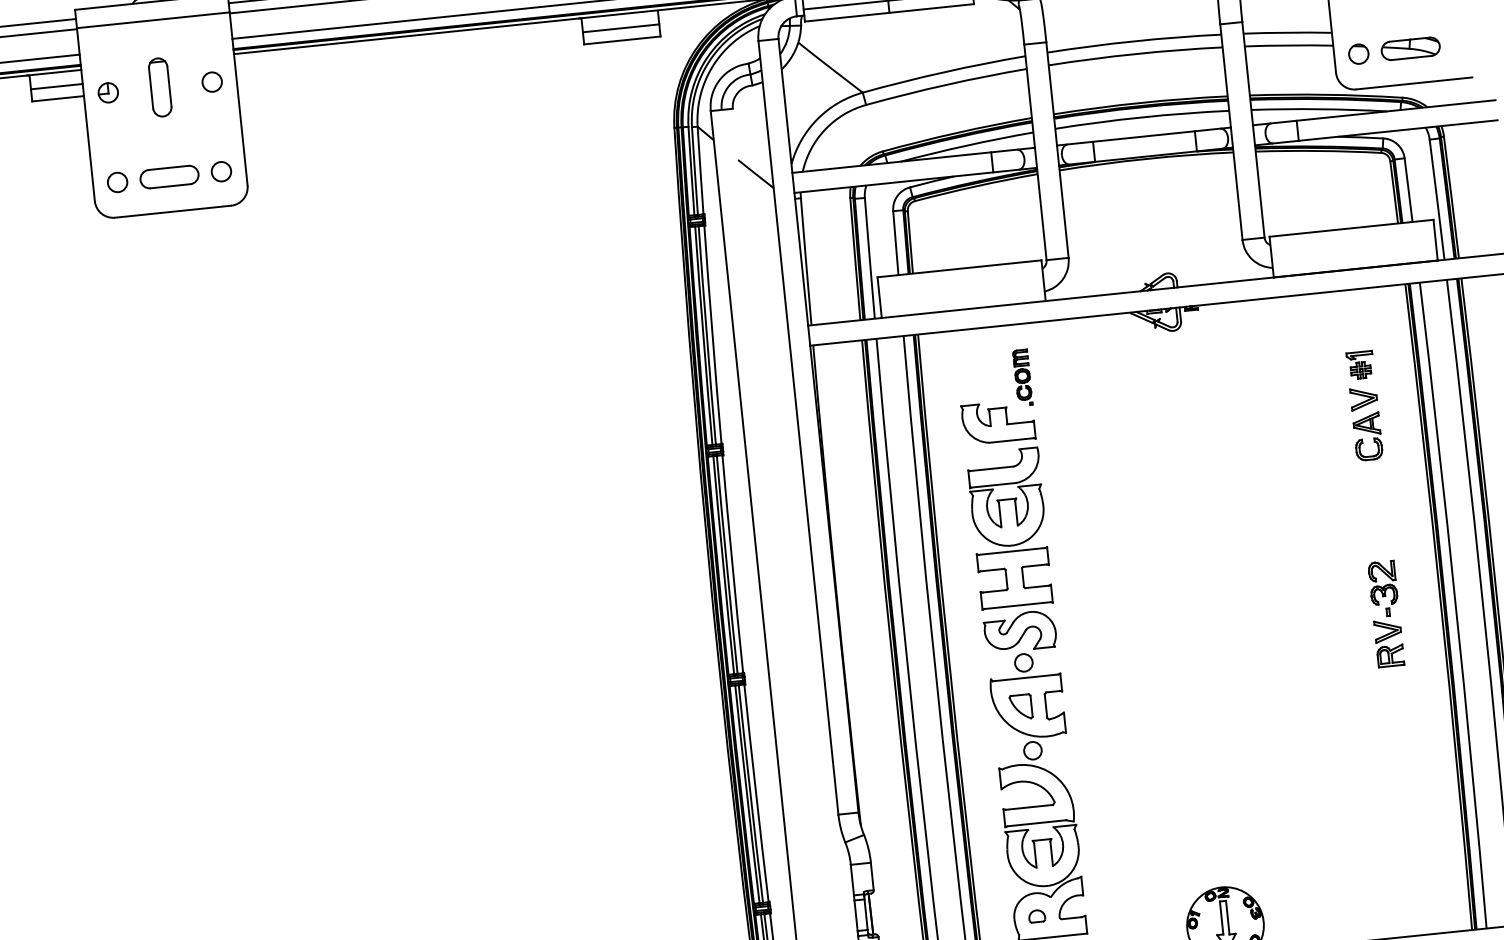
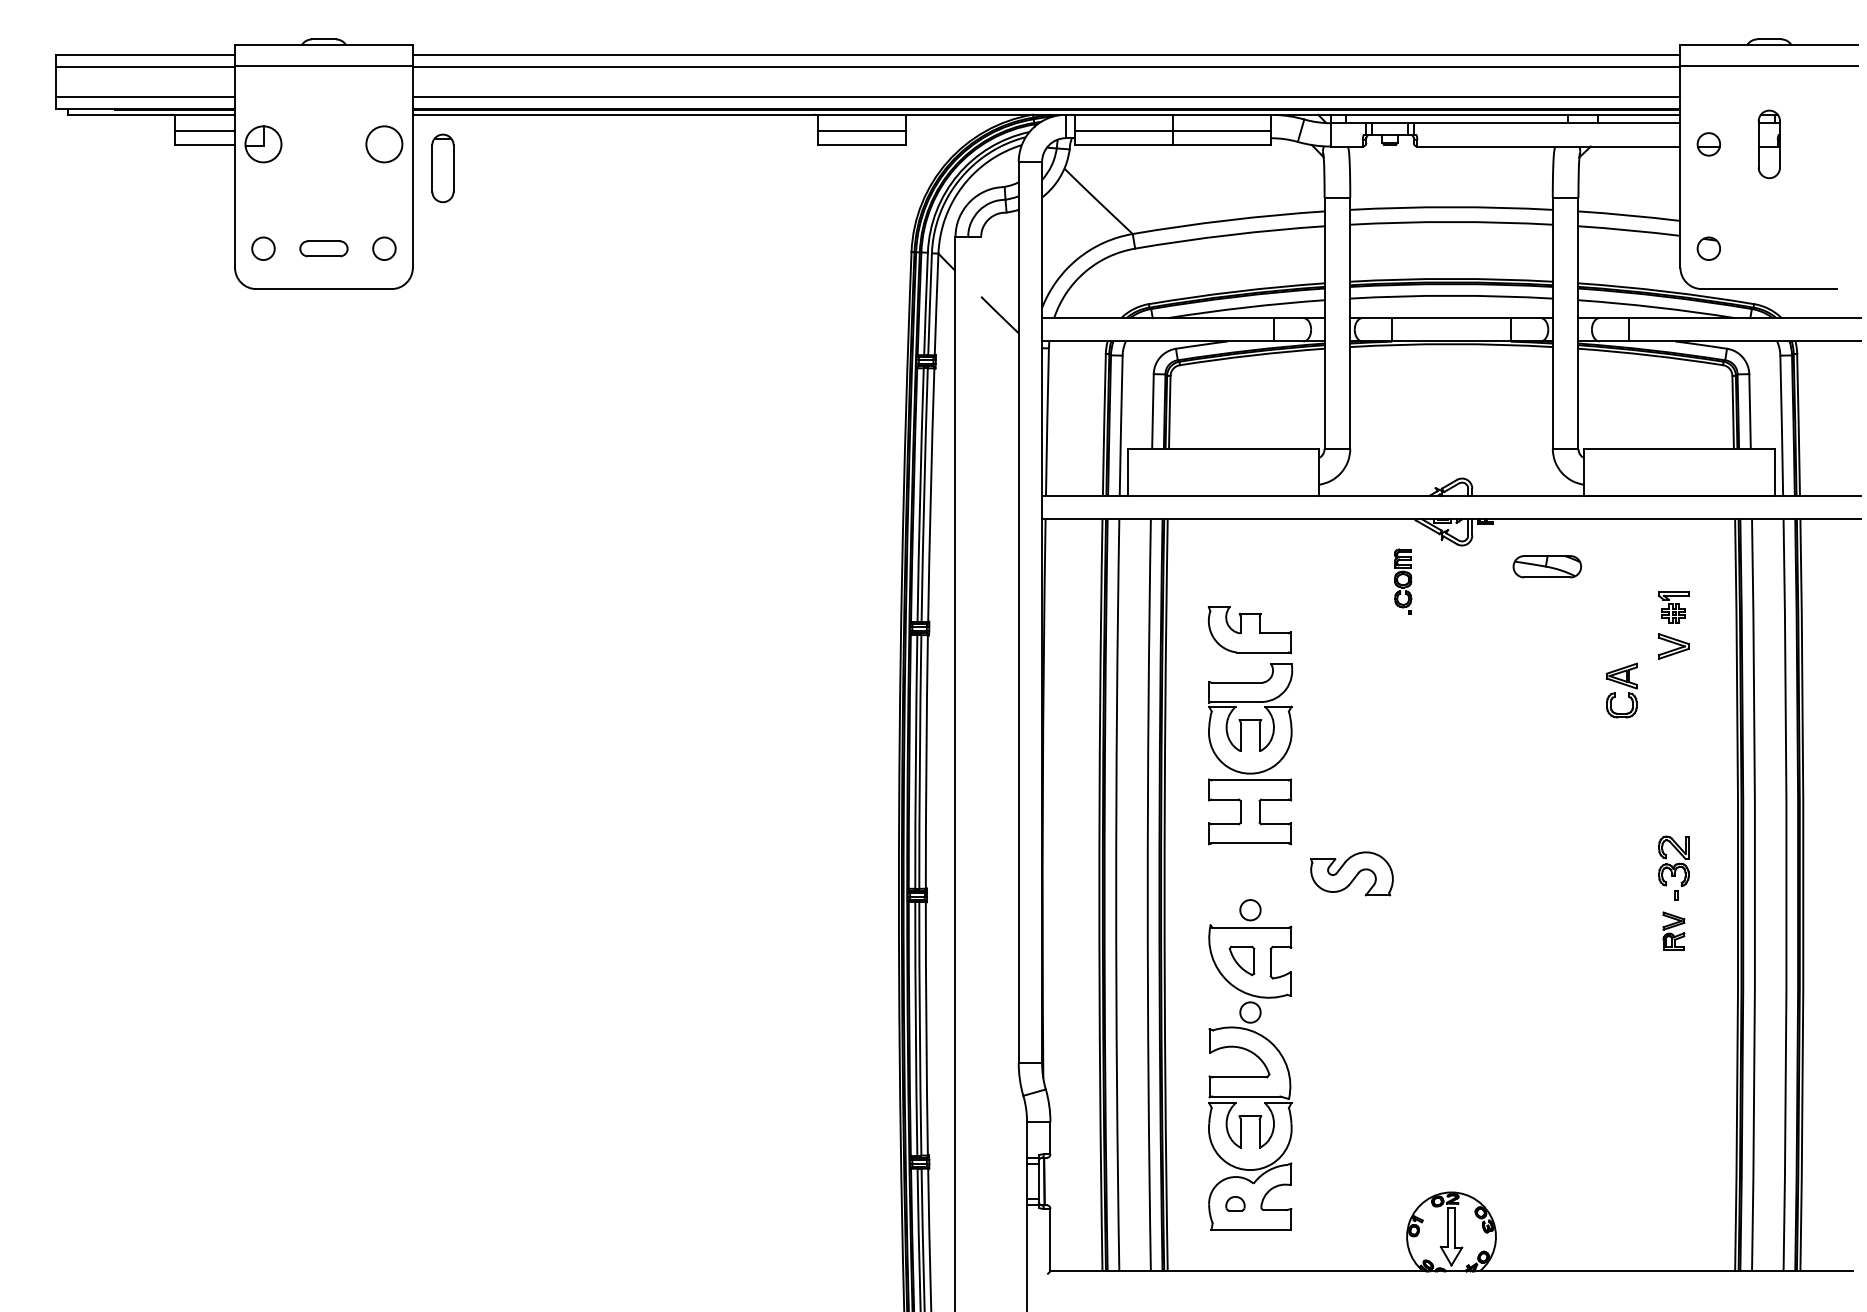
part: (1410, 48) -> (1547, 566), moved
circle: (212, 82) -> (384, 144), size x1.6
part: (159, 87) -> (442, 168), moved
part: (108, 92) -> (263, 144), size x1.6
part: (169, 176) -> (323, 248), size x0.7
part: (1023, 377) -> (1403, 581), moved
part: (1367, 436) -> (1621, 690), moved
part: (1019, 631) -> (1351, 873), moved
part: (1388, 642) -> (1673, 930), size x0.7

